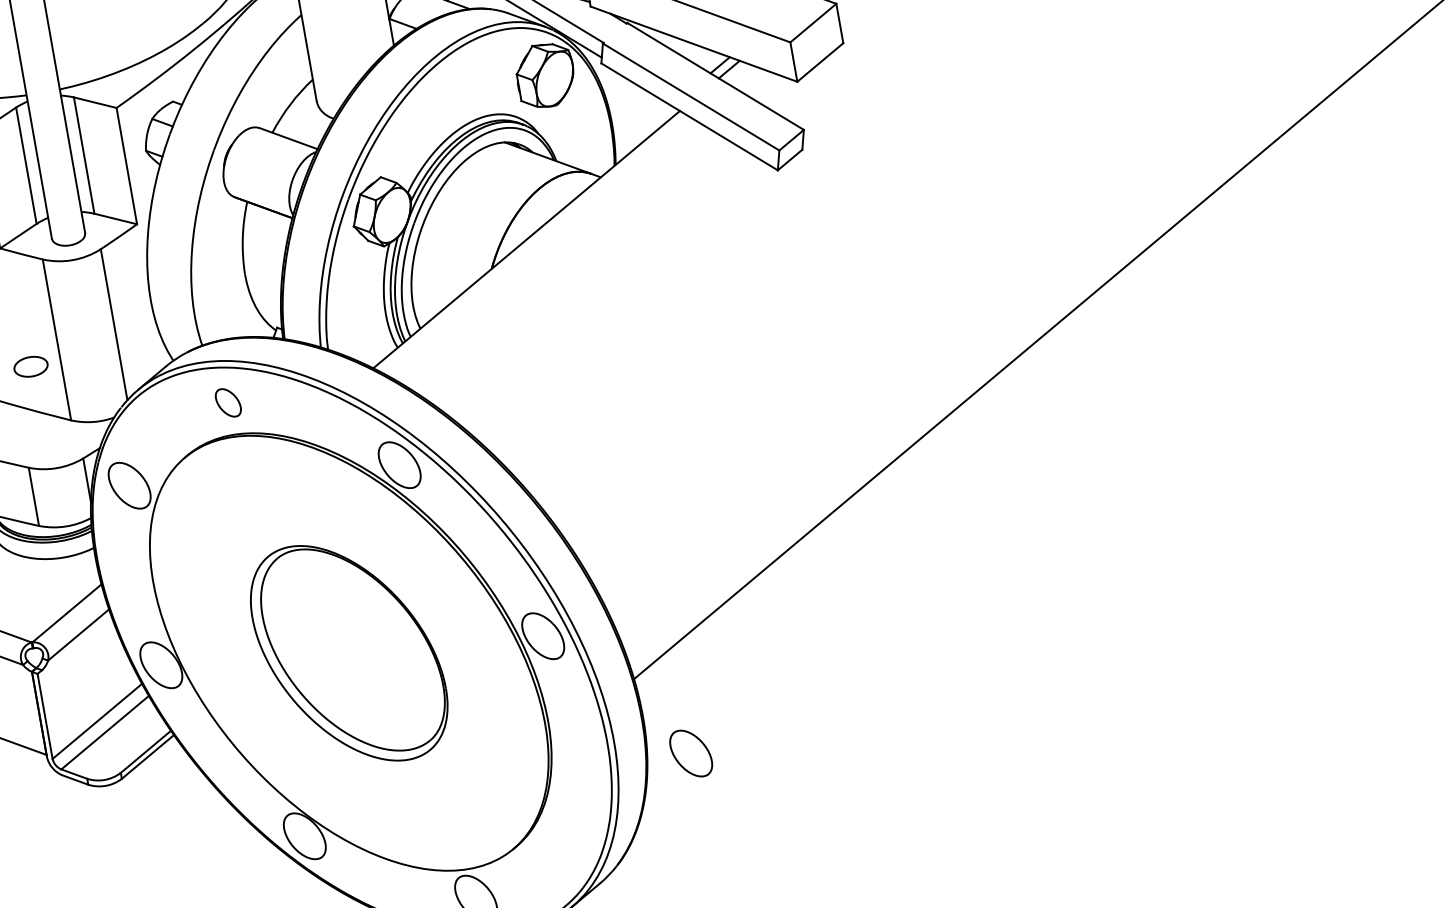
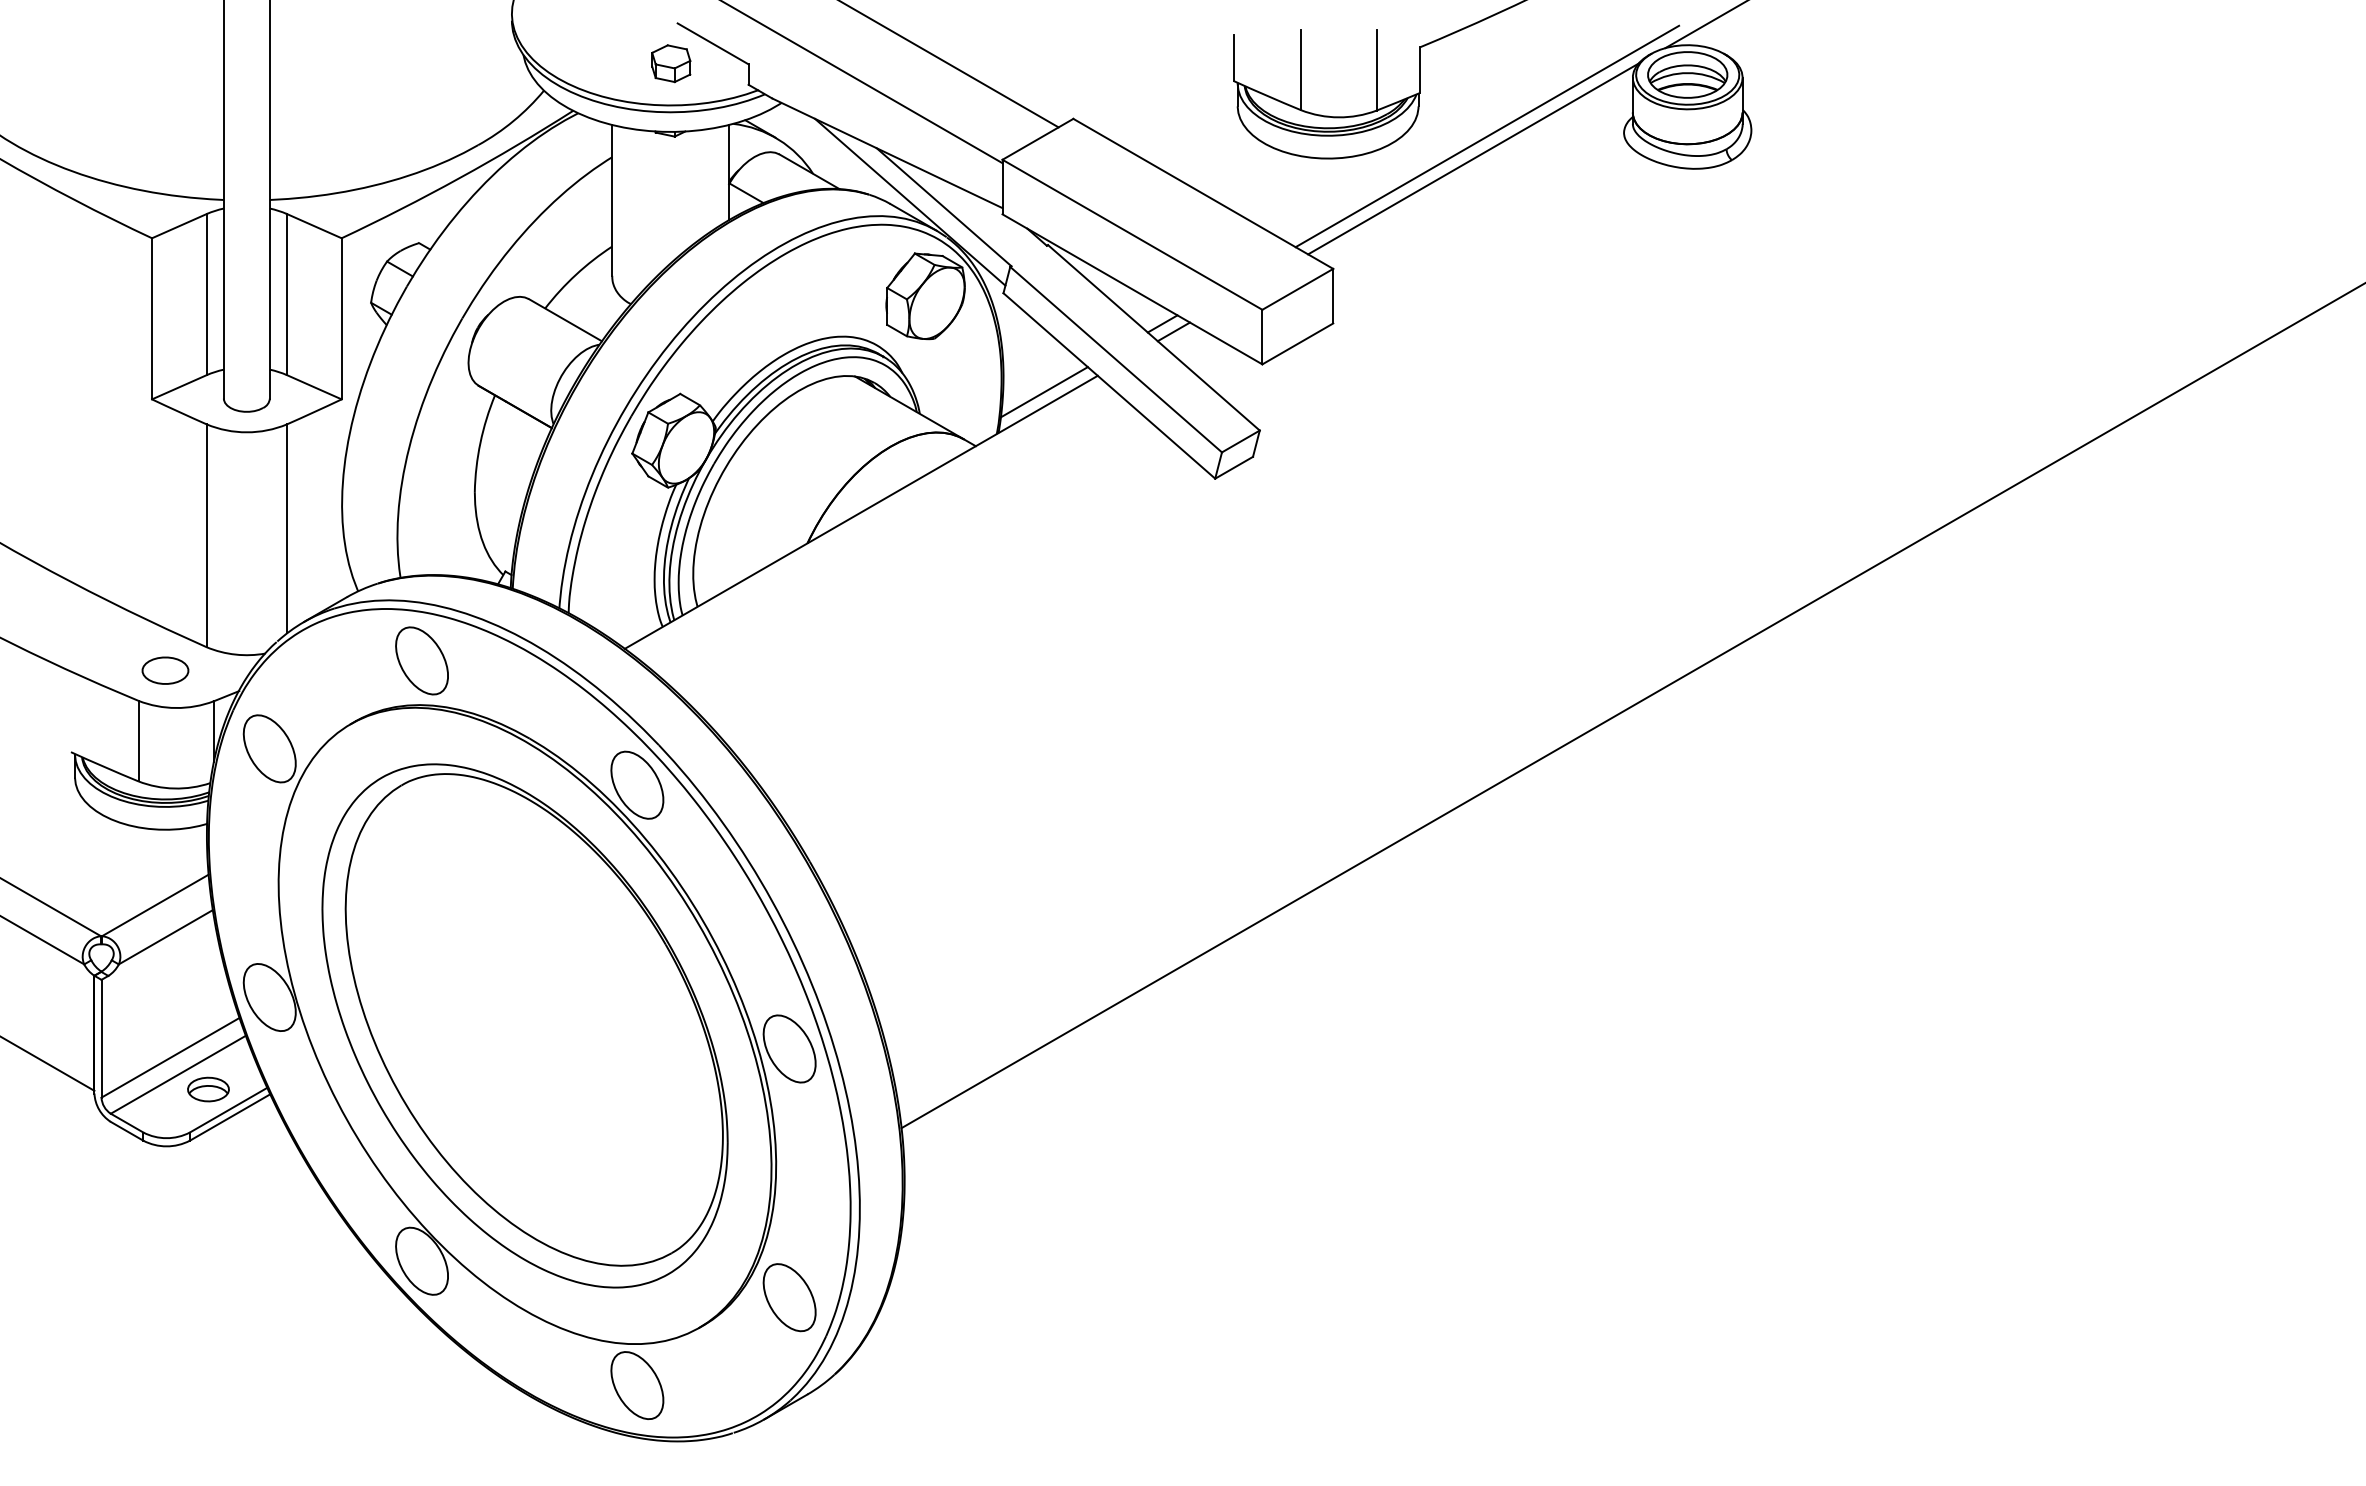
line: (642, 129) -> (1043, 392), added
part: (31, 366) -> (165, 670), moved
part: (227, 402) -> (421, 660), size x1.67
part: (348, 653) -> (524, 1025), size x1.67
part: (128, 739) -> (208, 1089), added
part: (691, 753) -> (789, 1297), moved

